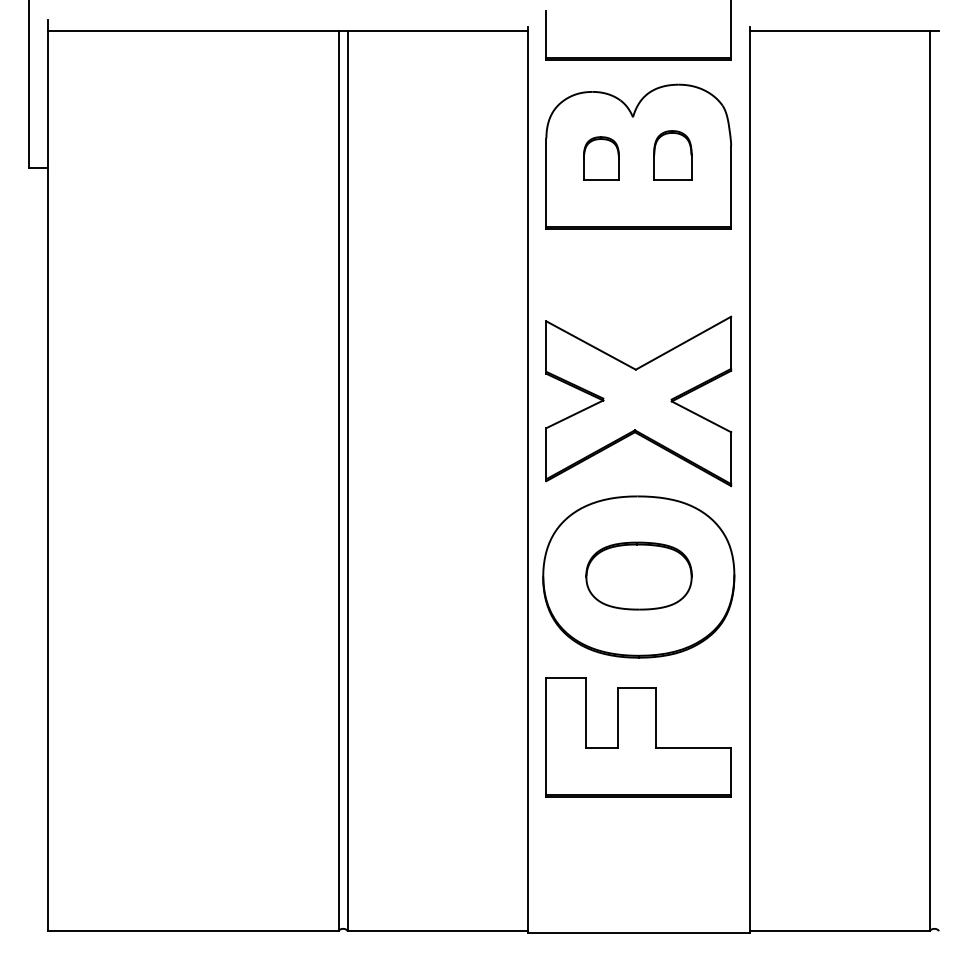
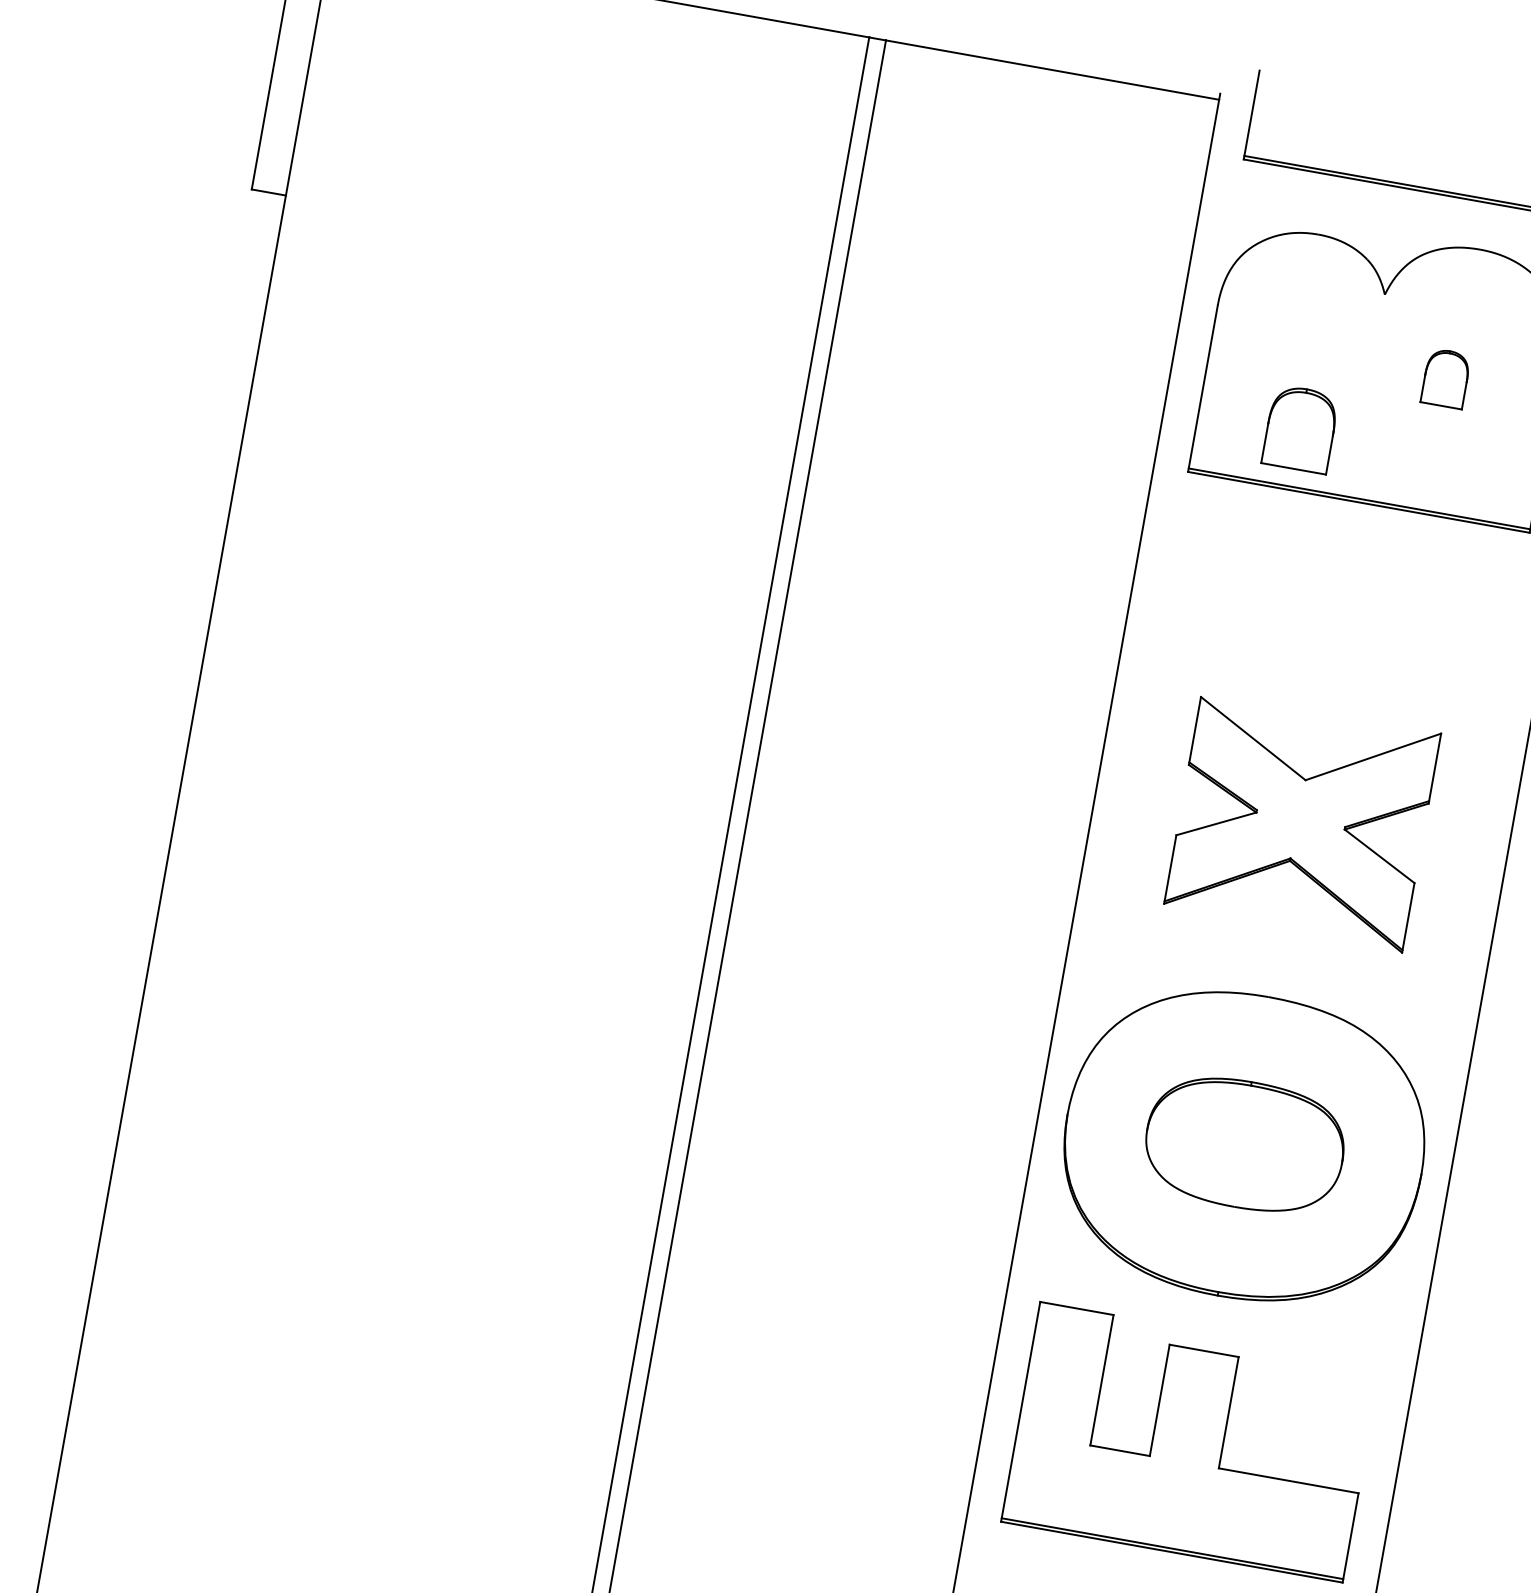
part: (672, 155) -> (1445, 378), size x0.6
part: (601, 158) -> (1300, 428), moved
part: (638, 401) -> (1301, 821), size x0.7

